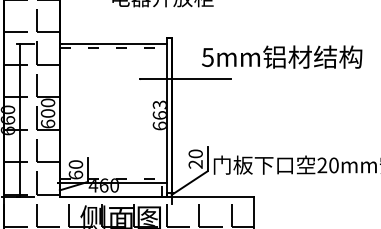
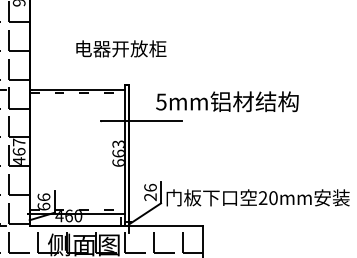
text: (47, 113) -> (18, 151), 600 -> 467
text: (195, 153) -> (150, 187), 20 -> 26
text: (75, 164) -> (43, 197), 60 -> 66

